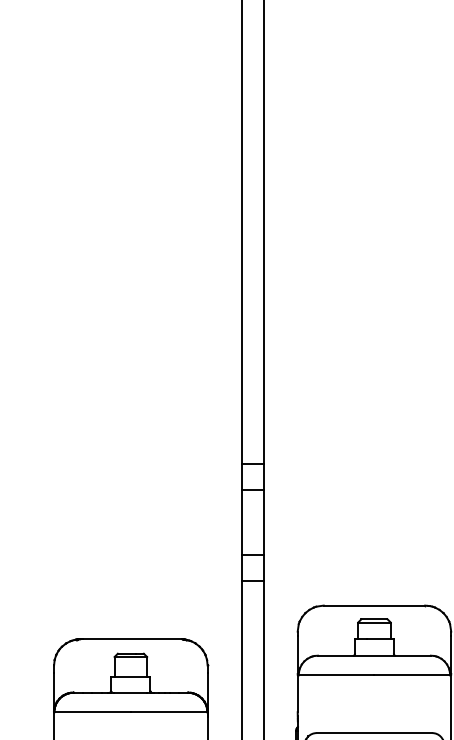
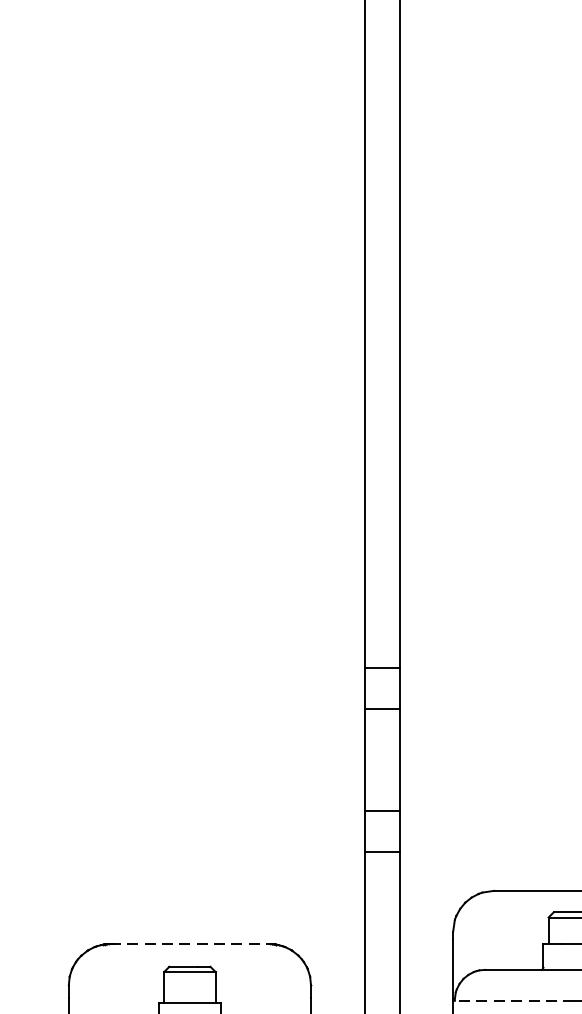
line: (130, 639) -> (189, 944), solid -> dashed
line: (336, 675) -> (514, 1001), solid -> dashed

